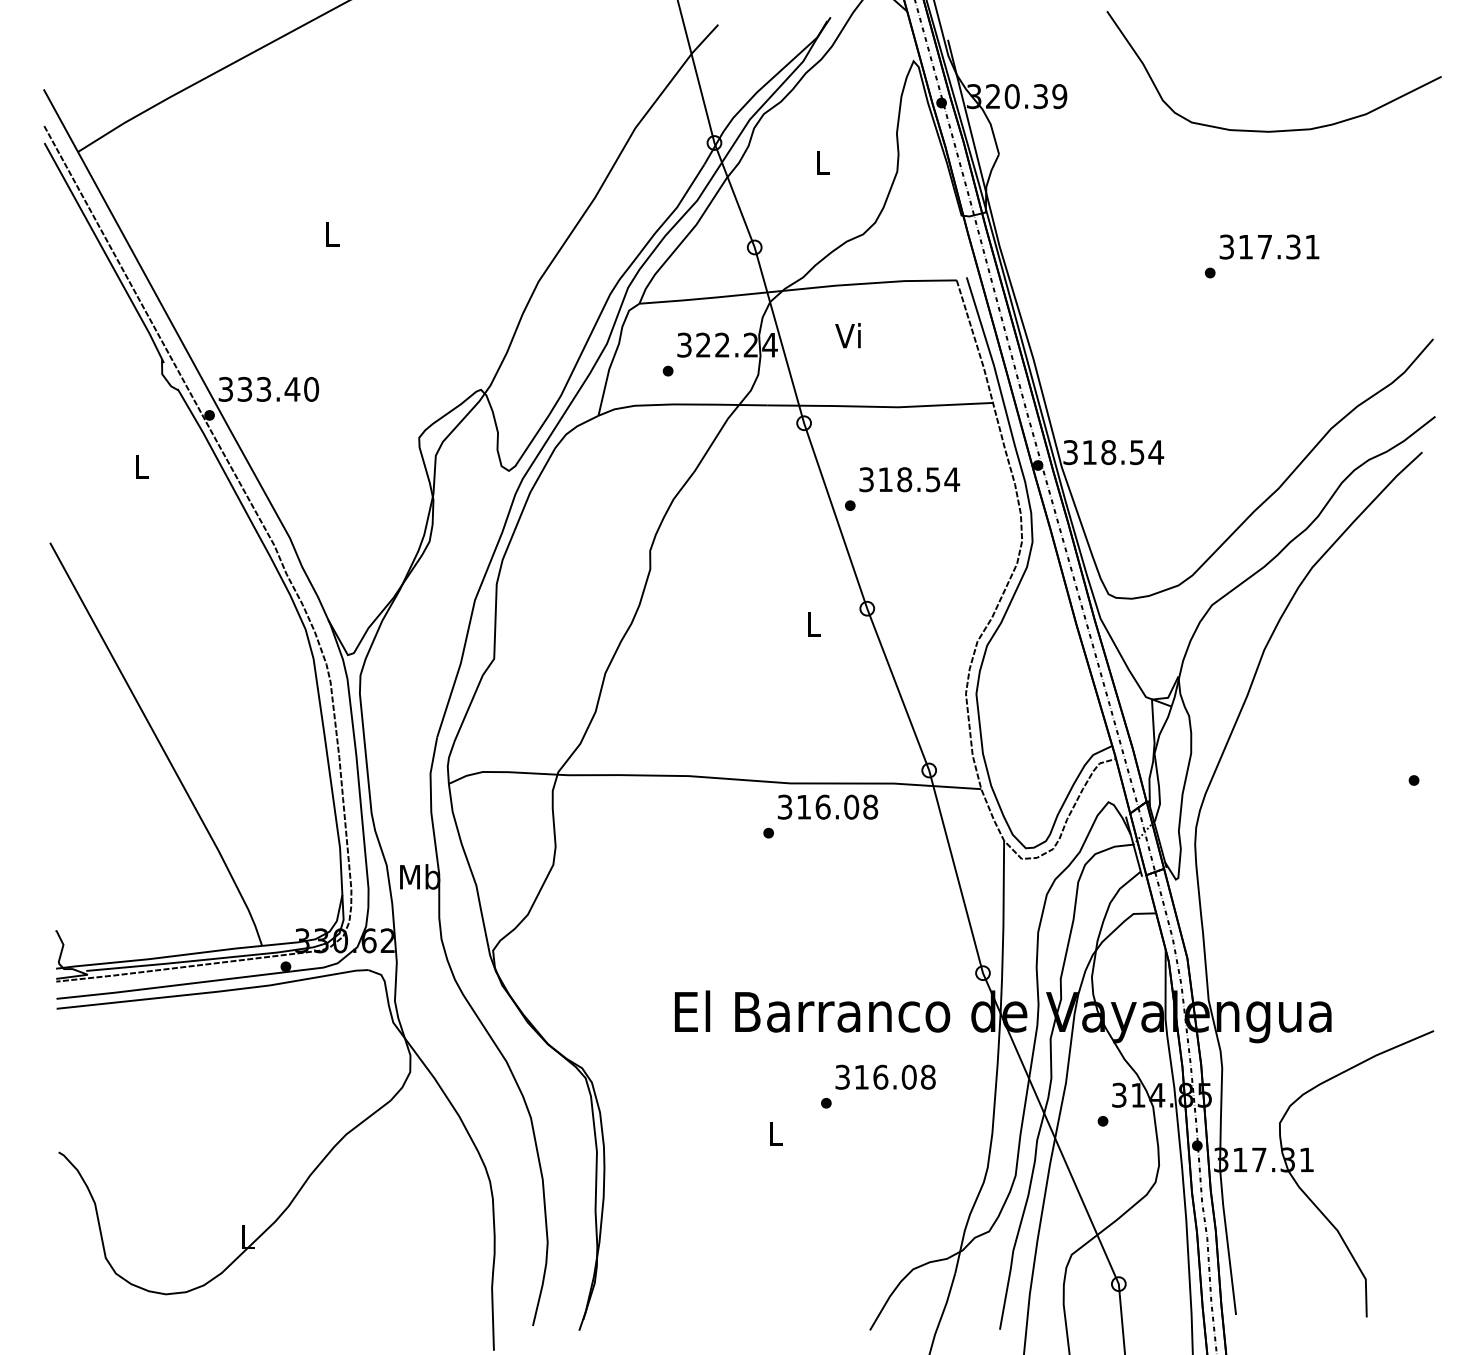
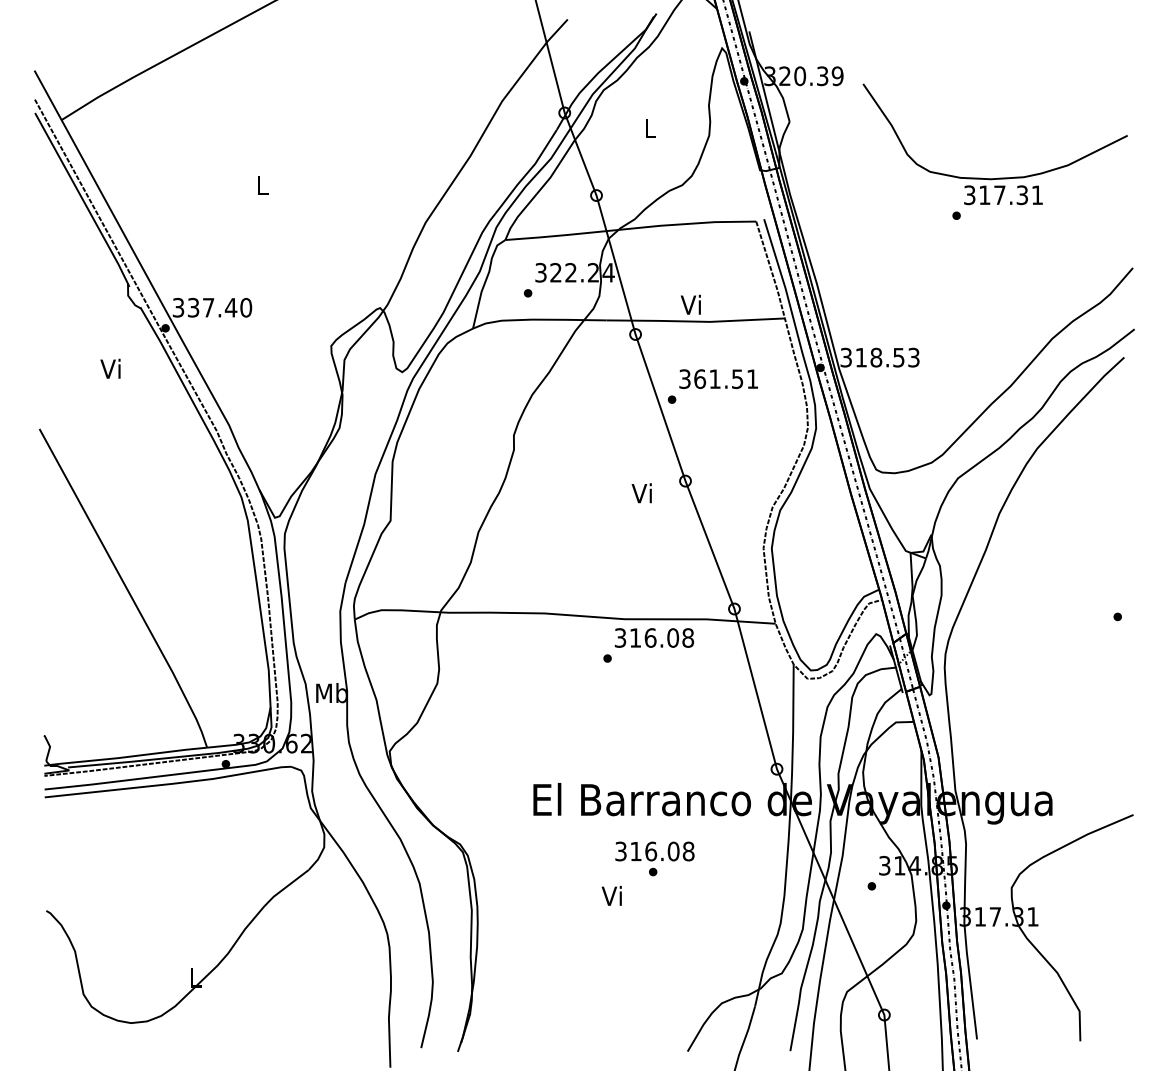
curve: (1273, 130) -> (994, 178), moved
text: (847, 335) -> (690, 304), moved
text: (263, 388) -> (208, 307), 333.40 -> 337.40
text: (1156, 452) -> (914, 357), 318.54 -> 318.53
text: (139, 466) -> (110, 368), L -> Vi
text: (919, 479) -> (726, 378), 318.54 -> 361.51
text: (811, 623) -> (641, 492), L -> Vi
text: (885, 1076) -> (654, 850), moved
text: (773, 1132) -> (611, 895), L -> Vi

